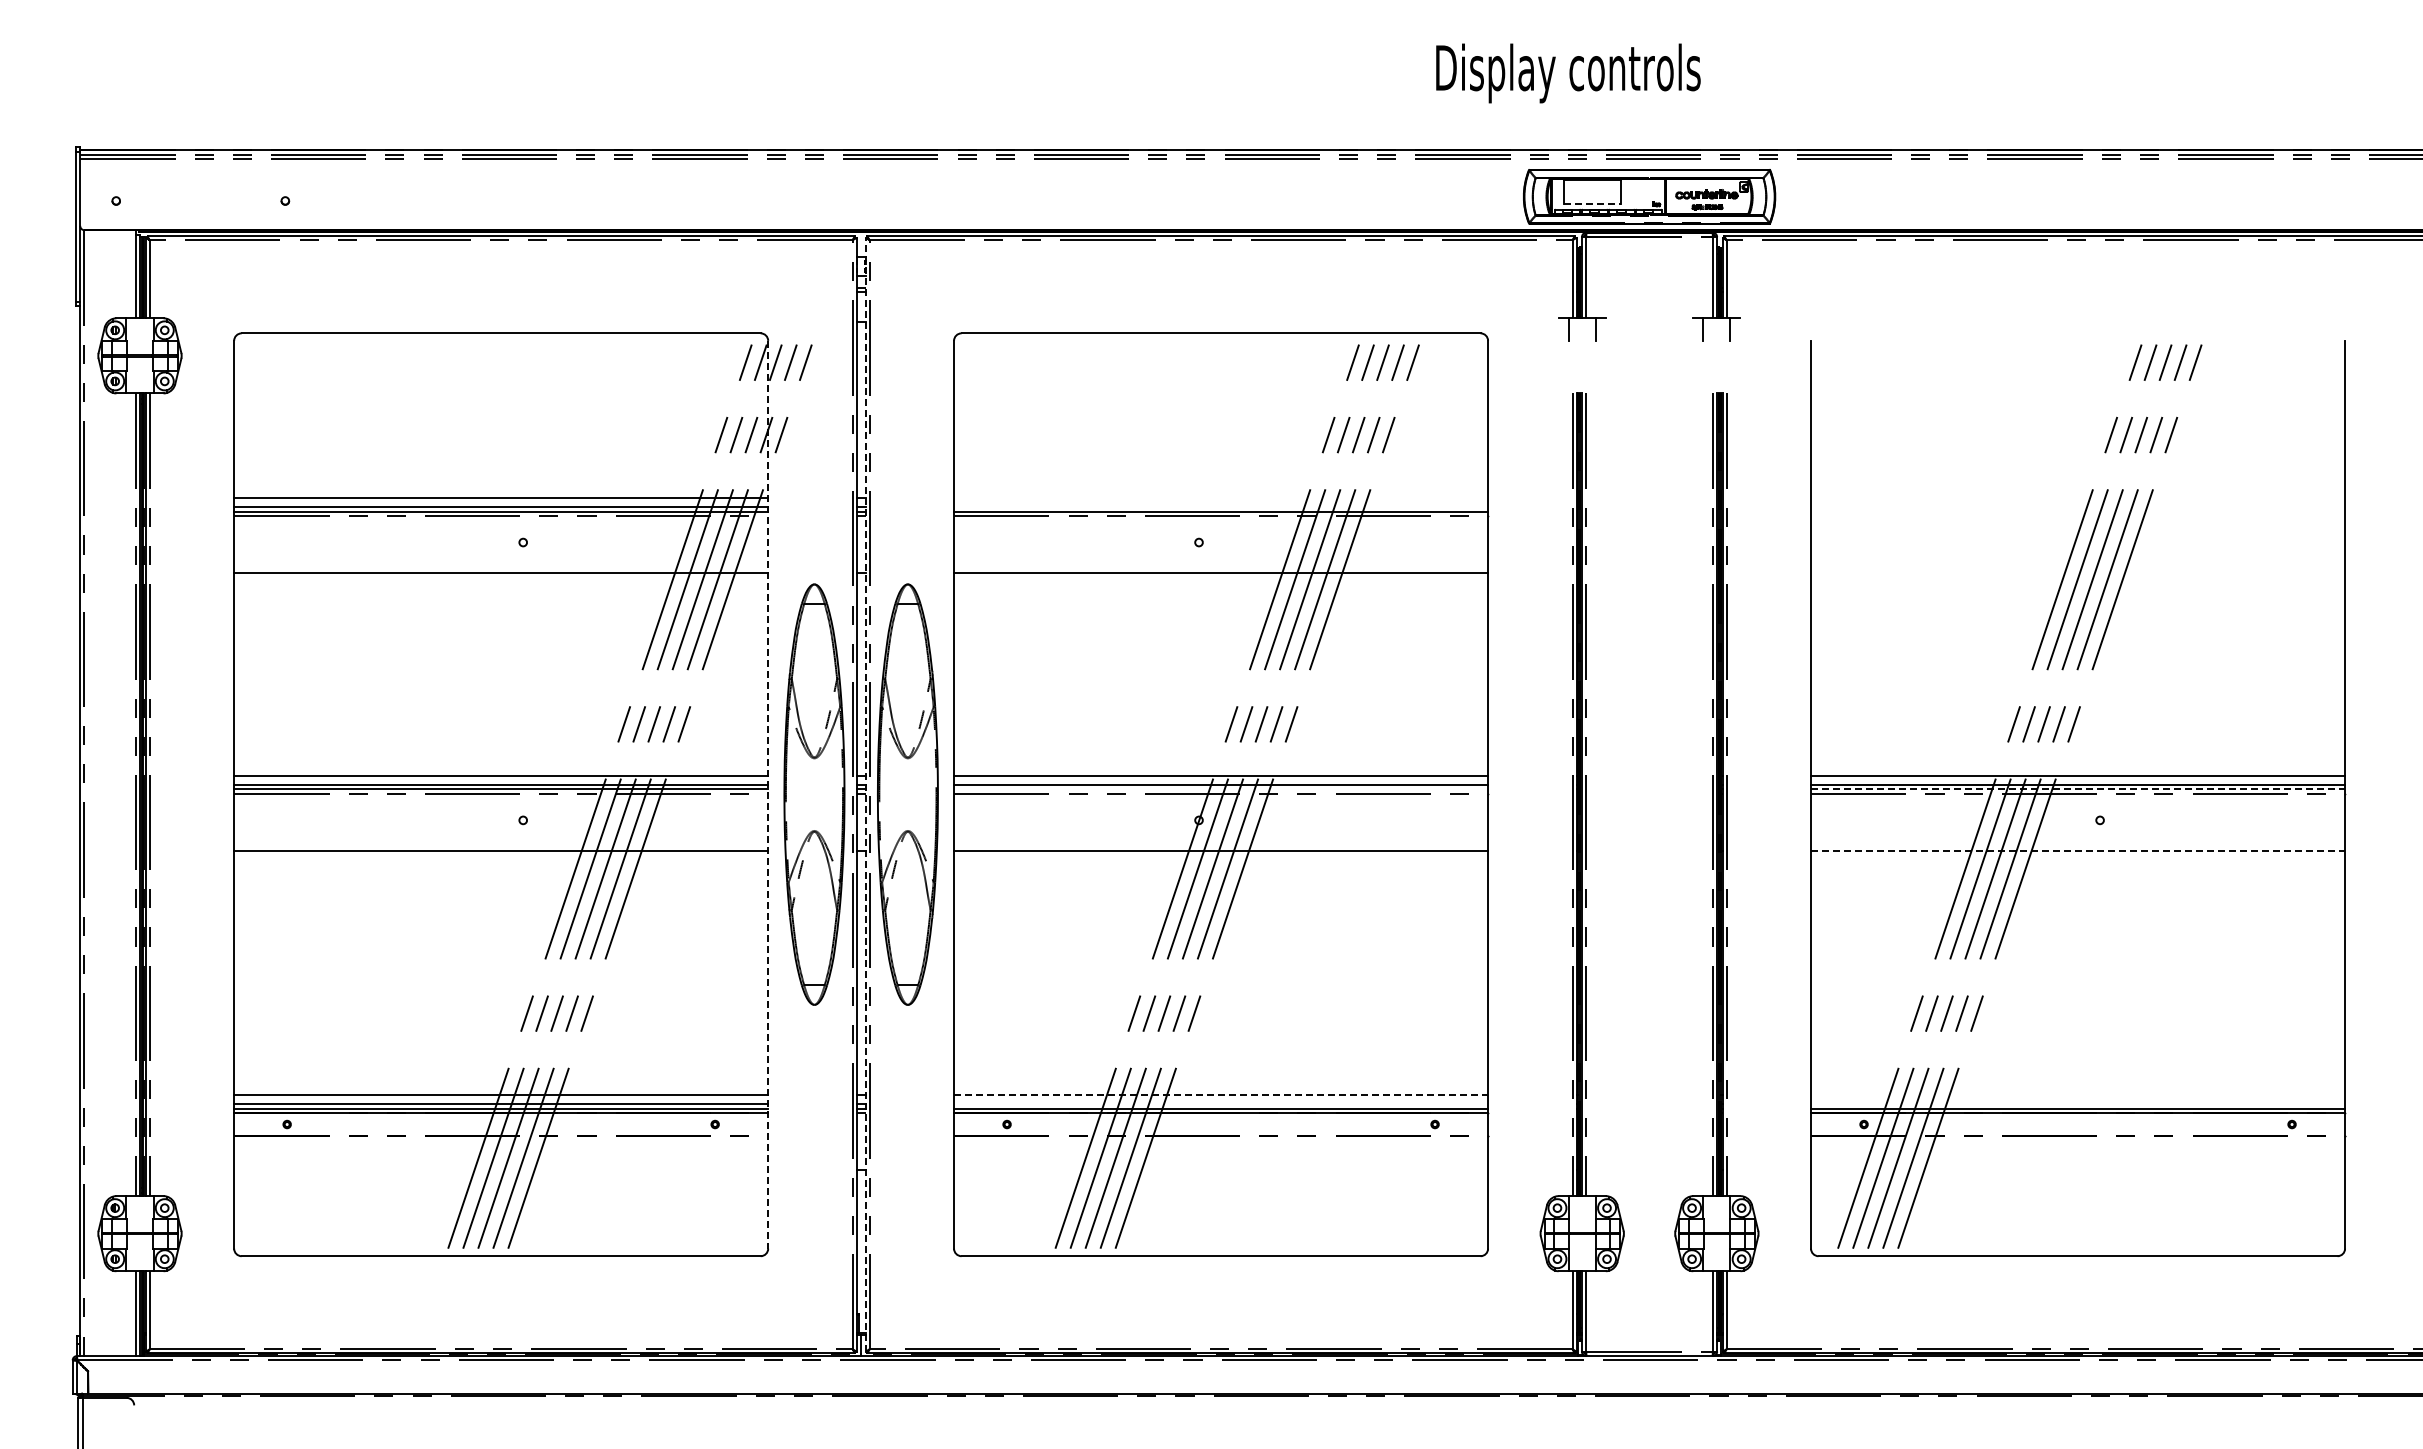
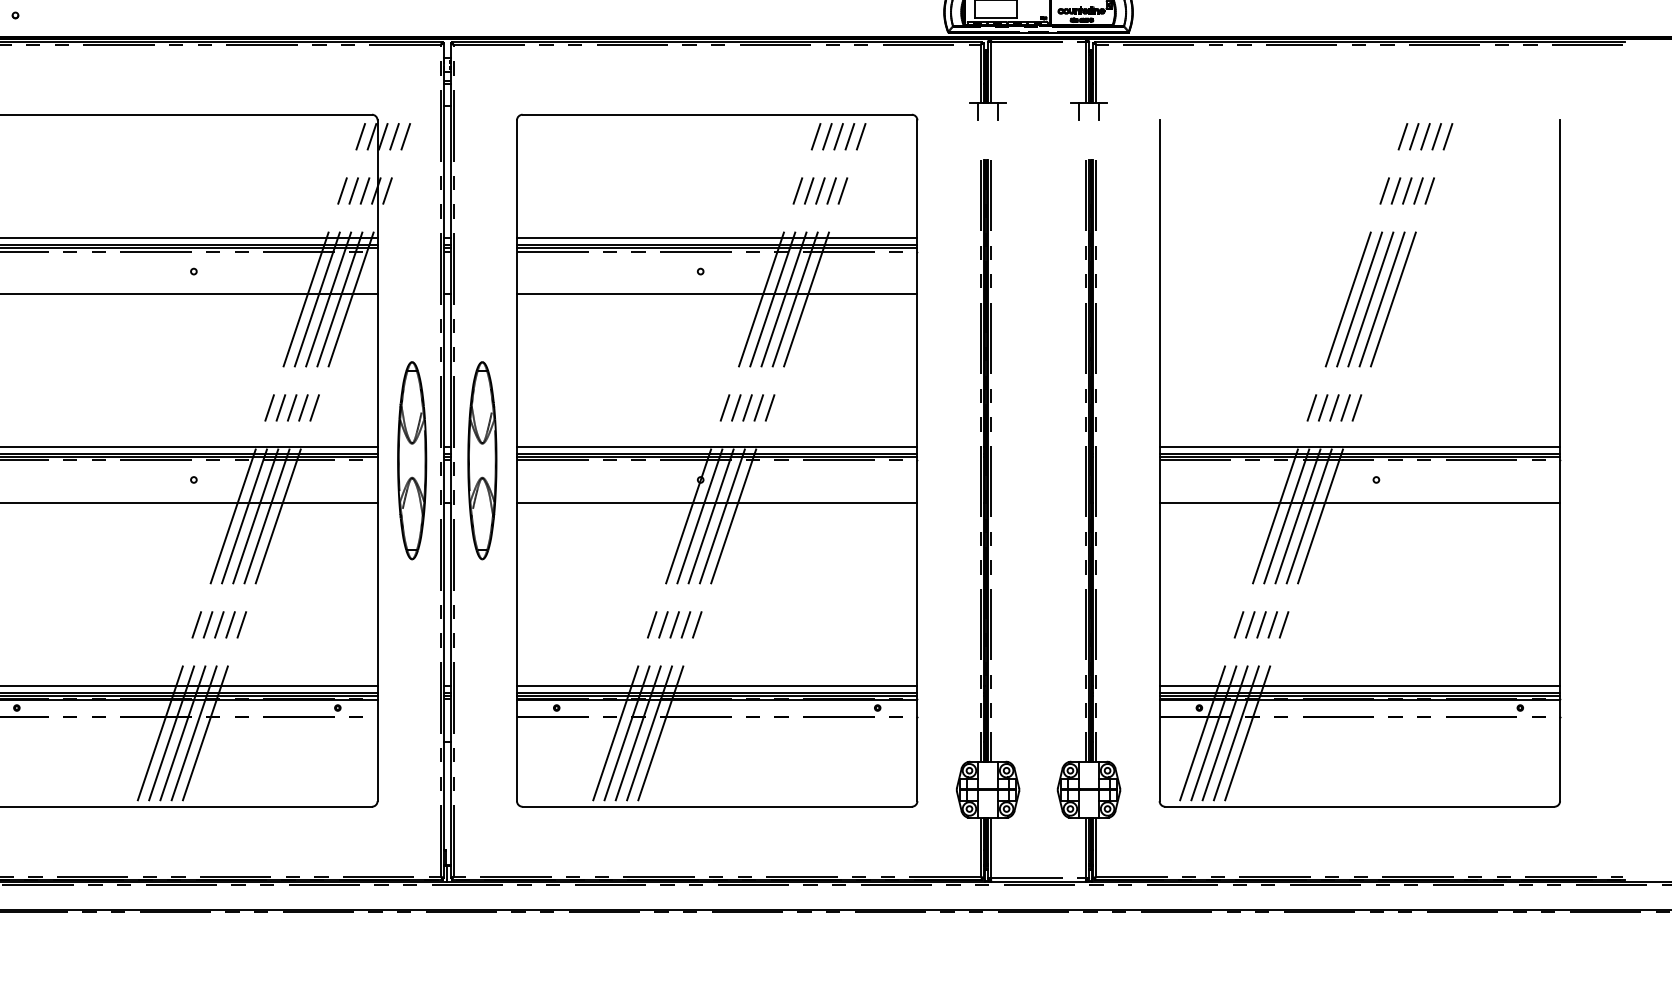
line: (1592, 203) -> (995, 17), dashed -> solid
line: (1221, 498) -> (717, 238), added
line: (1221, 507) -> (717, 245), added
line: (1221, 789) -> (717, 456), added
line: (2078, 789) -> (1360, 456), dashed -> solid
line: (768, 794) -> (377, 460), dashed -> solid
part: (813, 794) -> (411, 460), size x0.62
line: (865, 794) -> (450, 460), dashed -> solid
part: (907, 794) -> (482, 460), size x0.62
line: (2078, 850) -> (1360, 502), dashed -> solid
line: (1221, 1095) -> (717, 686), dashed -> solid
line: (2078, 1095) -> (1360, 686), added
line: (1221, 1104) -> (717, 693), added
line: (2078, 1104) -> (1360, 693), added

